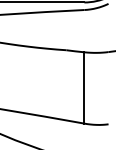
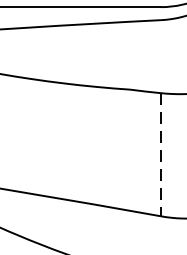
line: (84, 87) -> (161, 153), solid -> dashed

